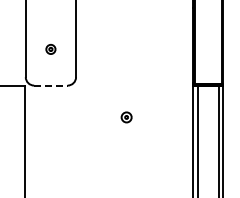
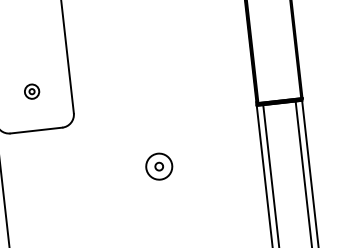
part: (50, 49) -> (31, 91), moved
line: (50, 85) -> (35, 130), dashed -> solid
part: (126, 117) -> (158, 166), size x1.67

